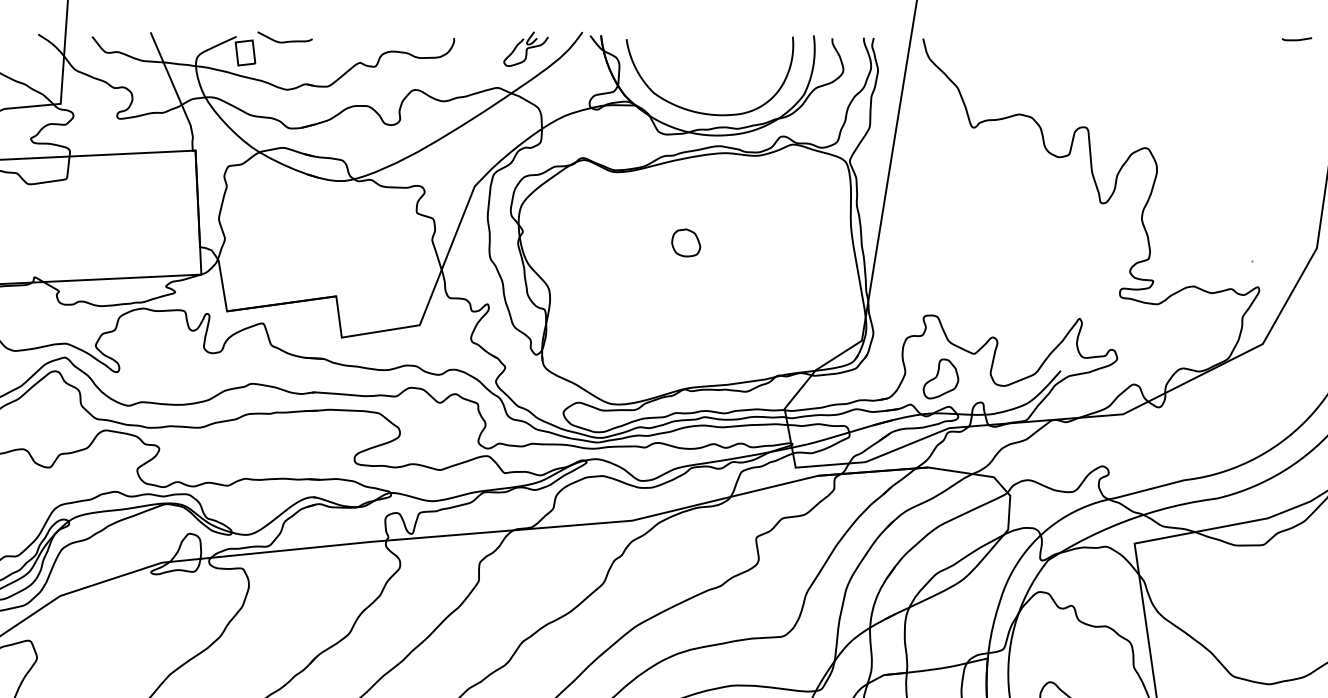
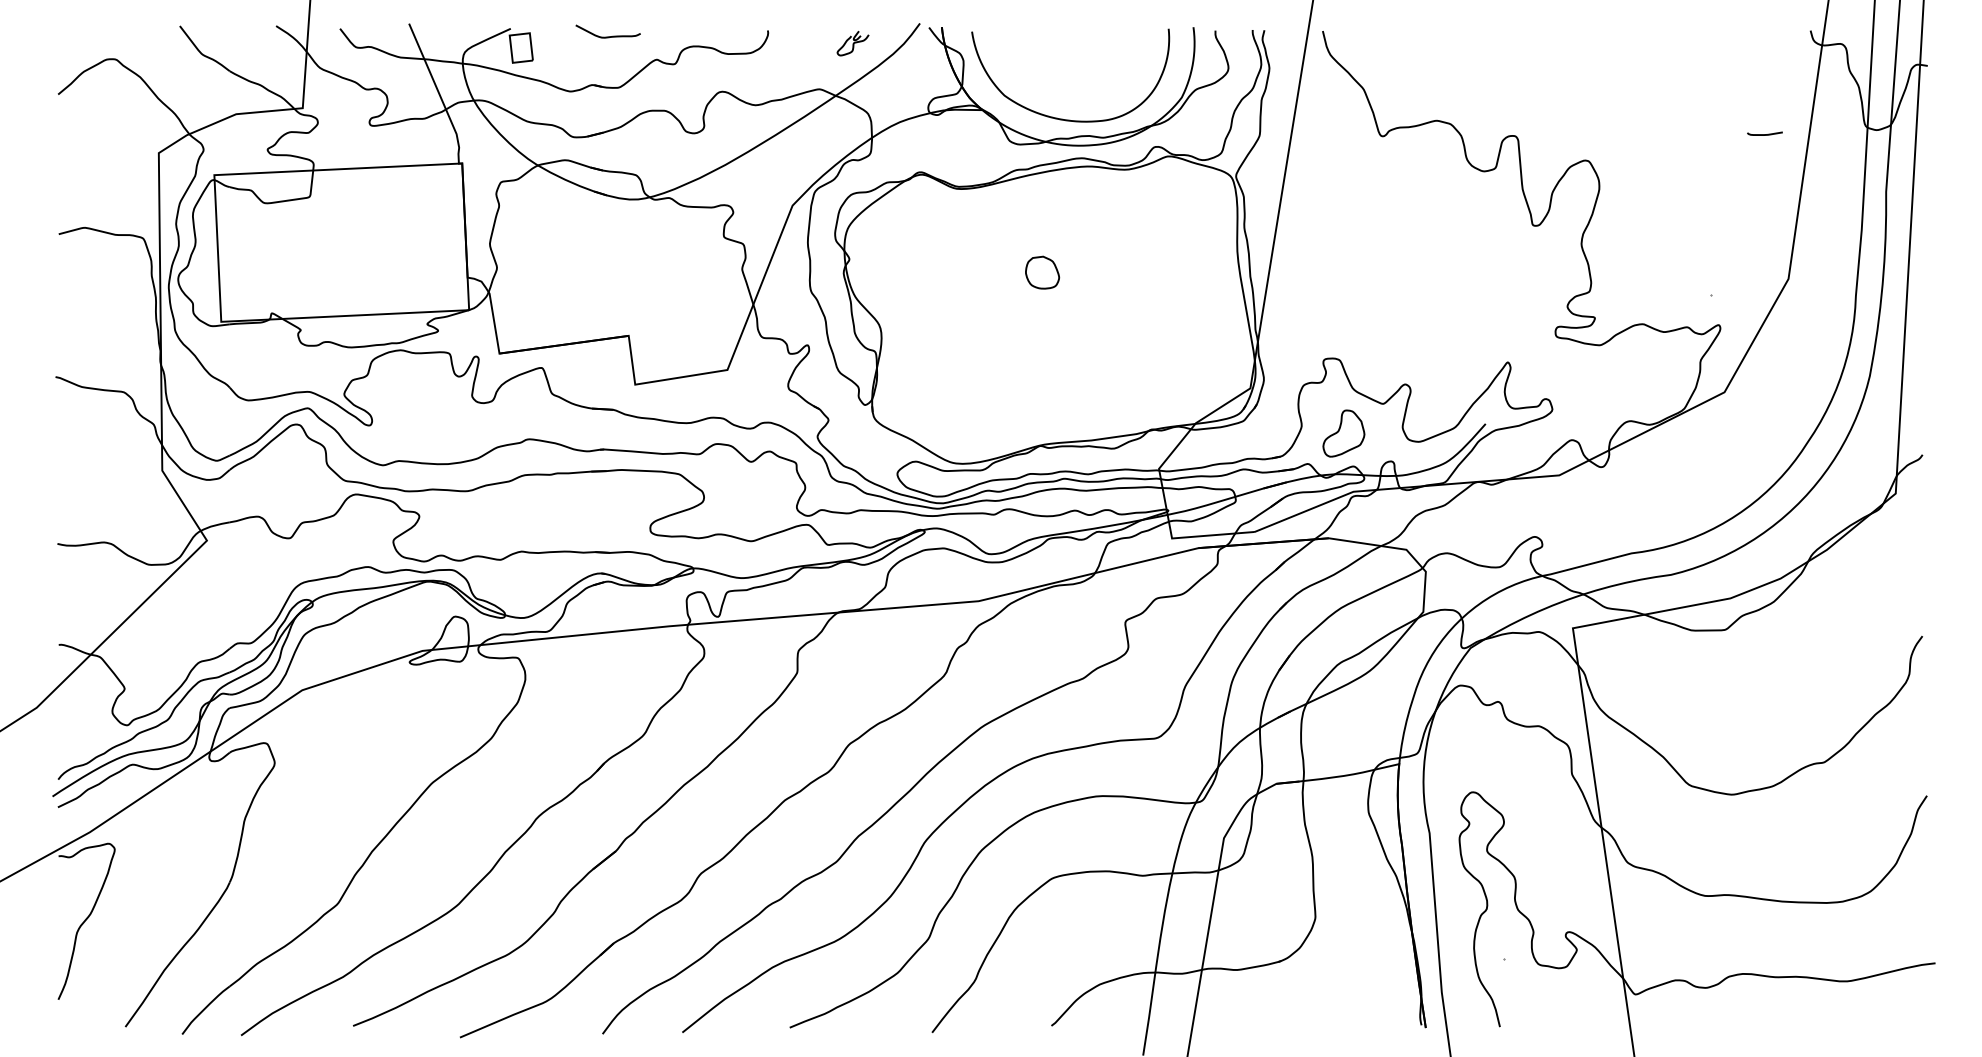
curve: (1296, 39) -> (1764, 134), moved
curve: (284, 41) -> (607, 36), moved
part: (525, 49) -> (852, 43), size x0.6

